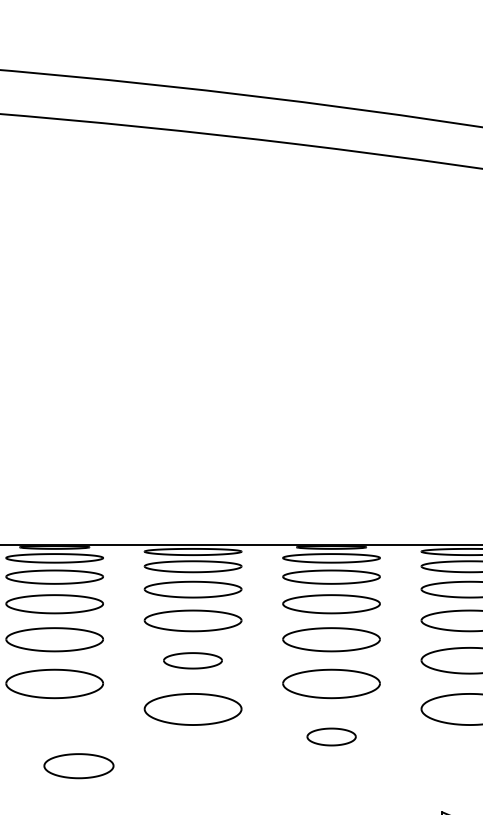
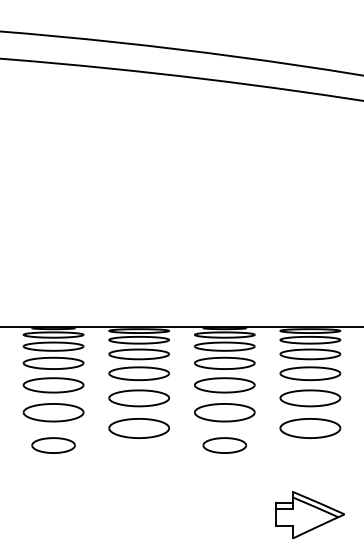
part: (192, 660) -> (138, 398), size x1.67
part: (331, 736) -> (224, 445), size x1.43
part: (78, 766) -> (53, 445), moved

